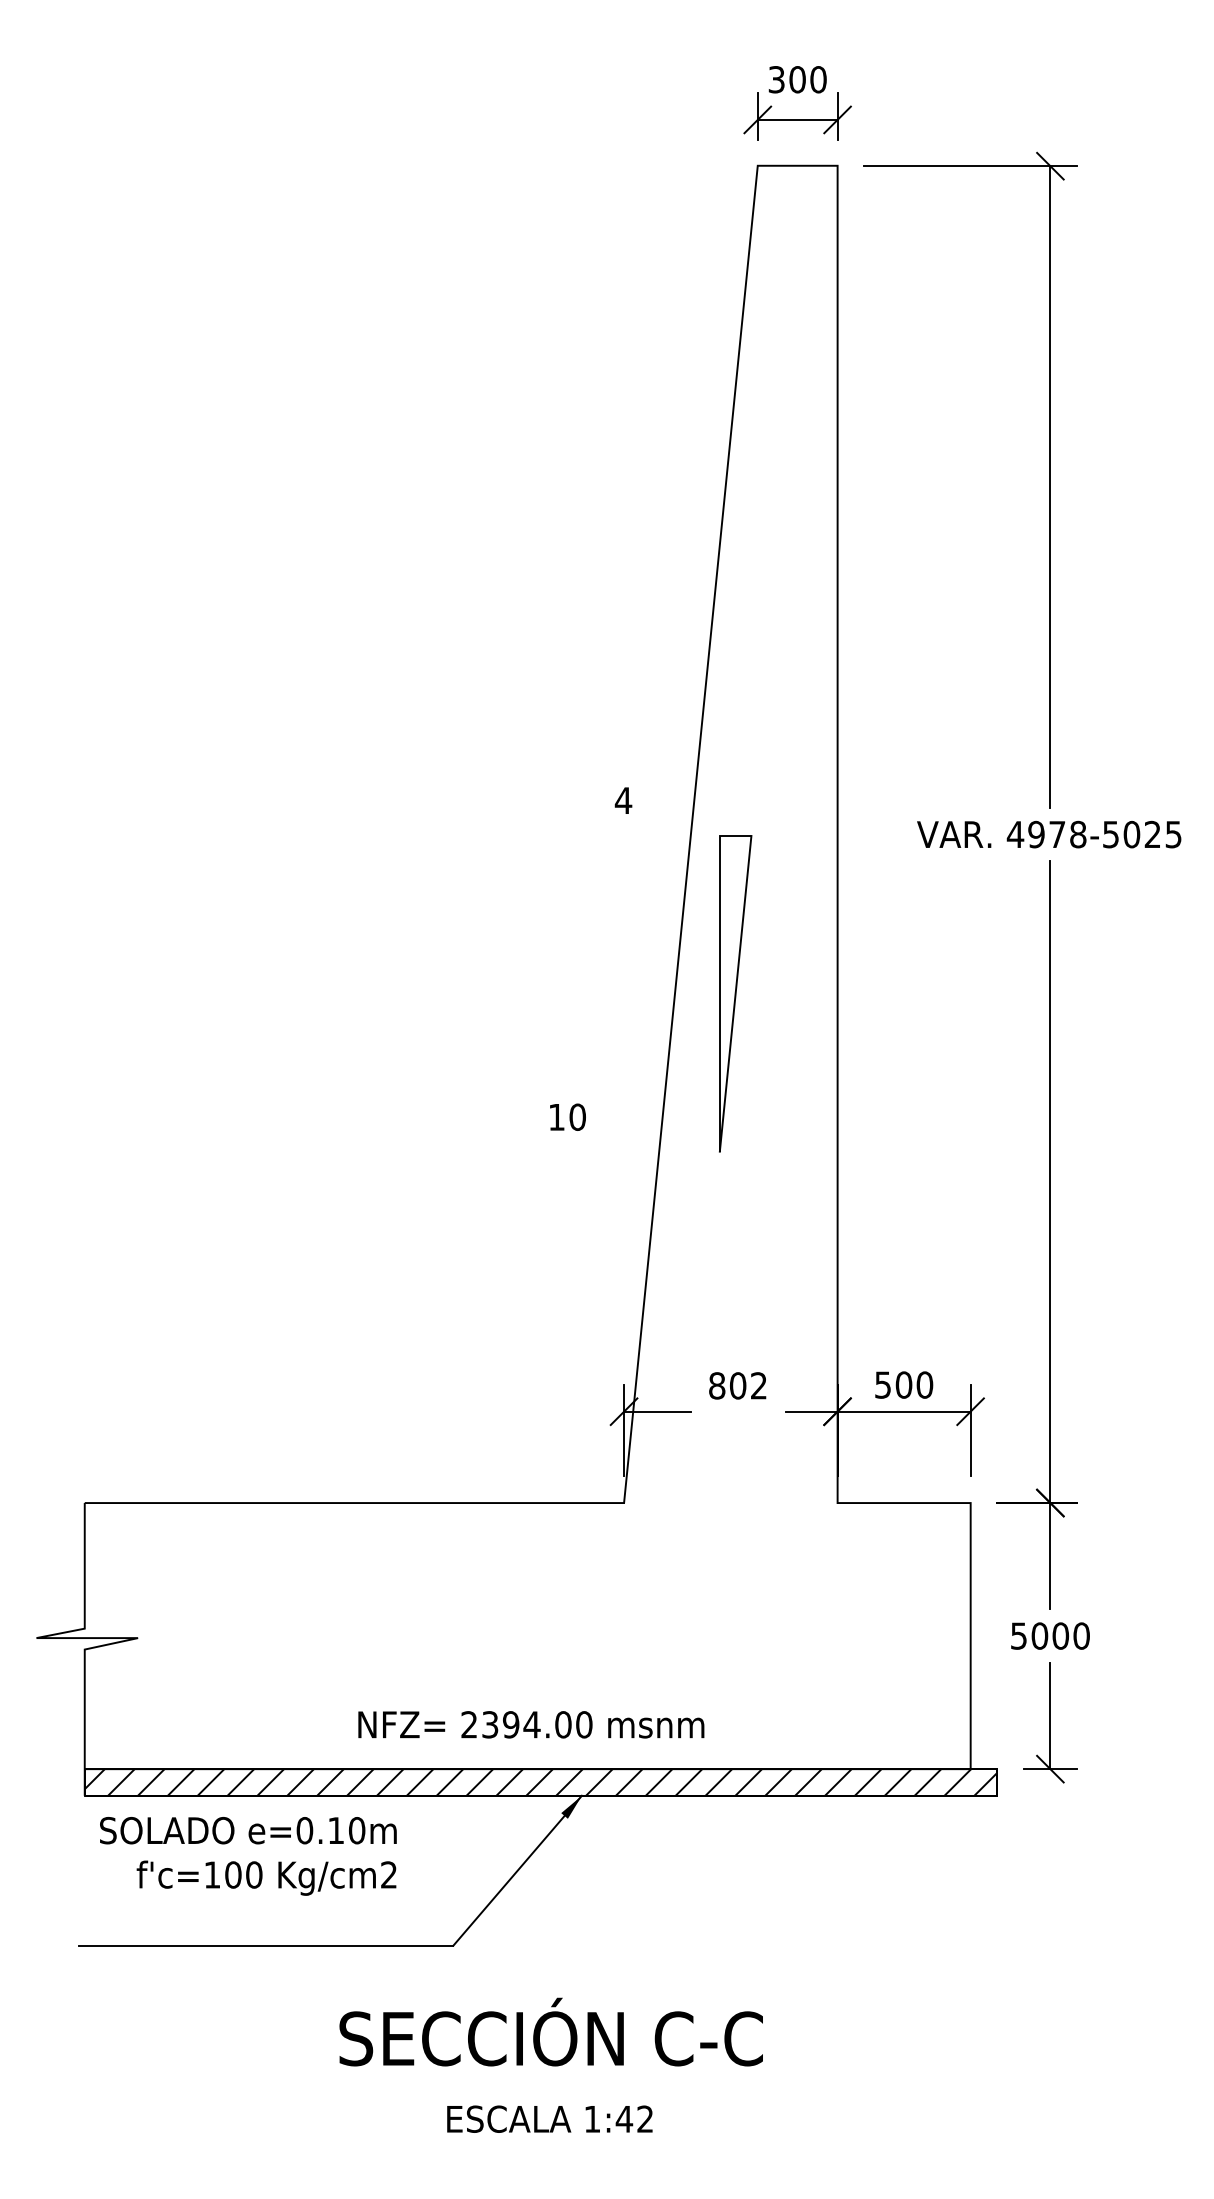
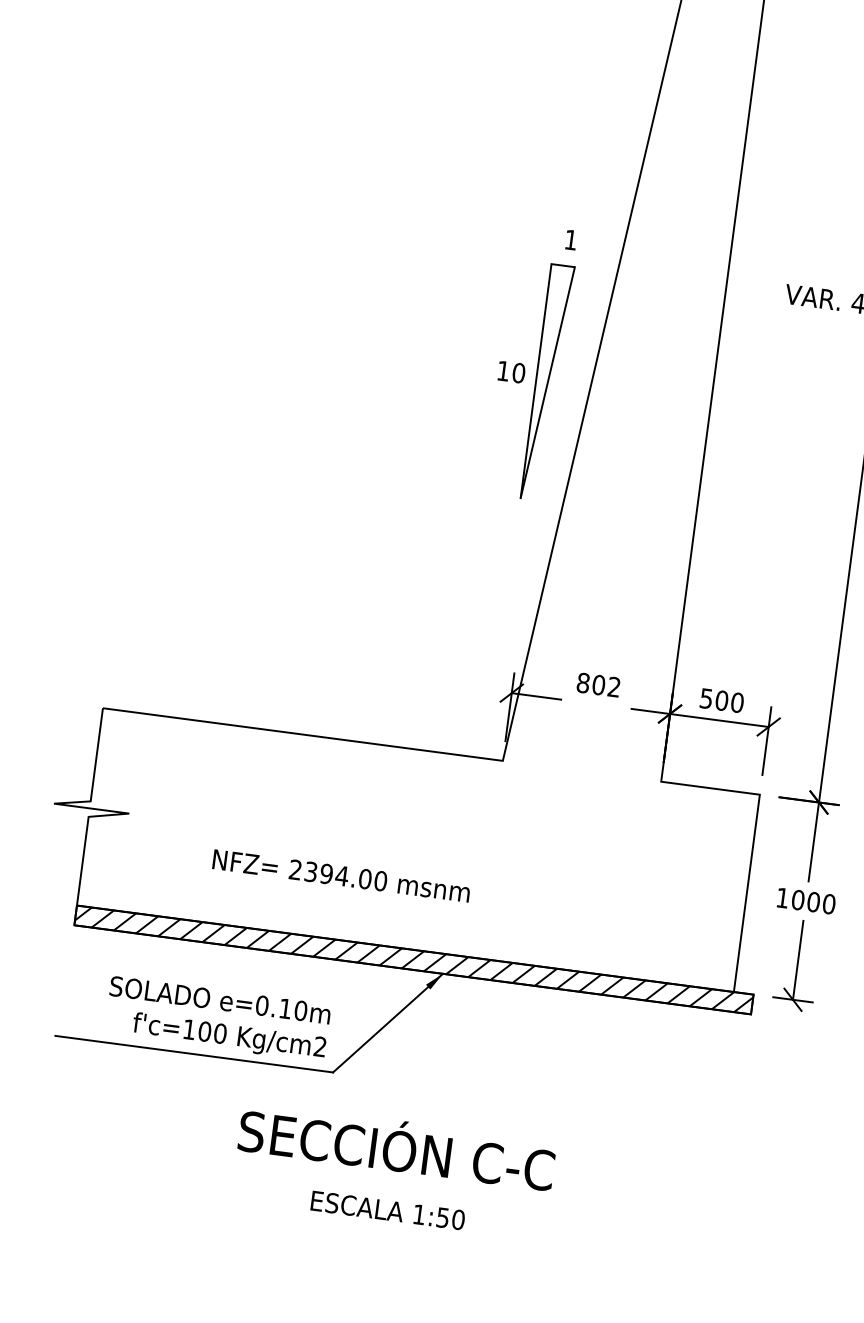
text: (623, 800) -> (571, 239), 4 -> 1
part: (735, 993) -> (547, 382), moved
text: (567, 1116) -> (511, 371), moved
text: (1018, 1635) -> (782, 897), 5000 -> 1000
text: (531, 1724) -> (341, 875), moved
text: (248, 1856) -> (217, 1019), moved
text: (634, 2118) -> (450, 1218), 1:42 -> 1:50

